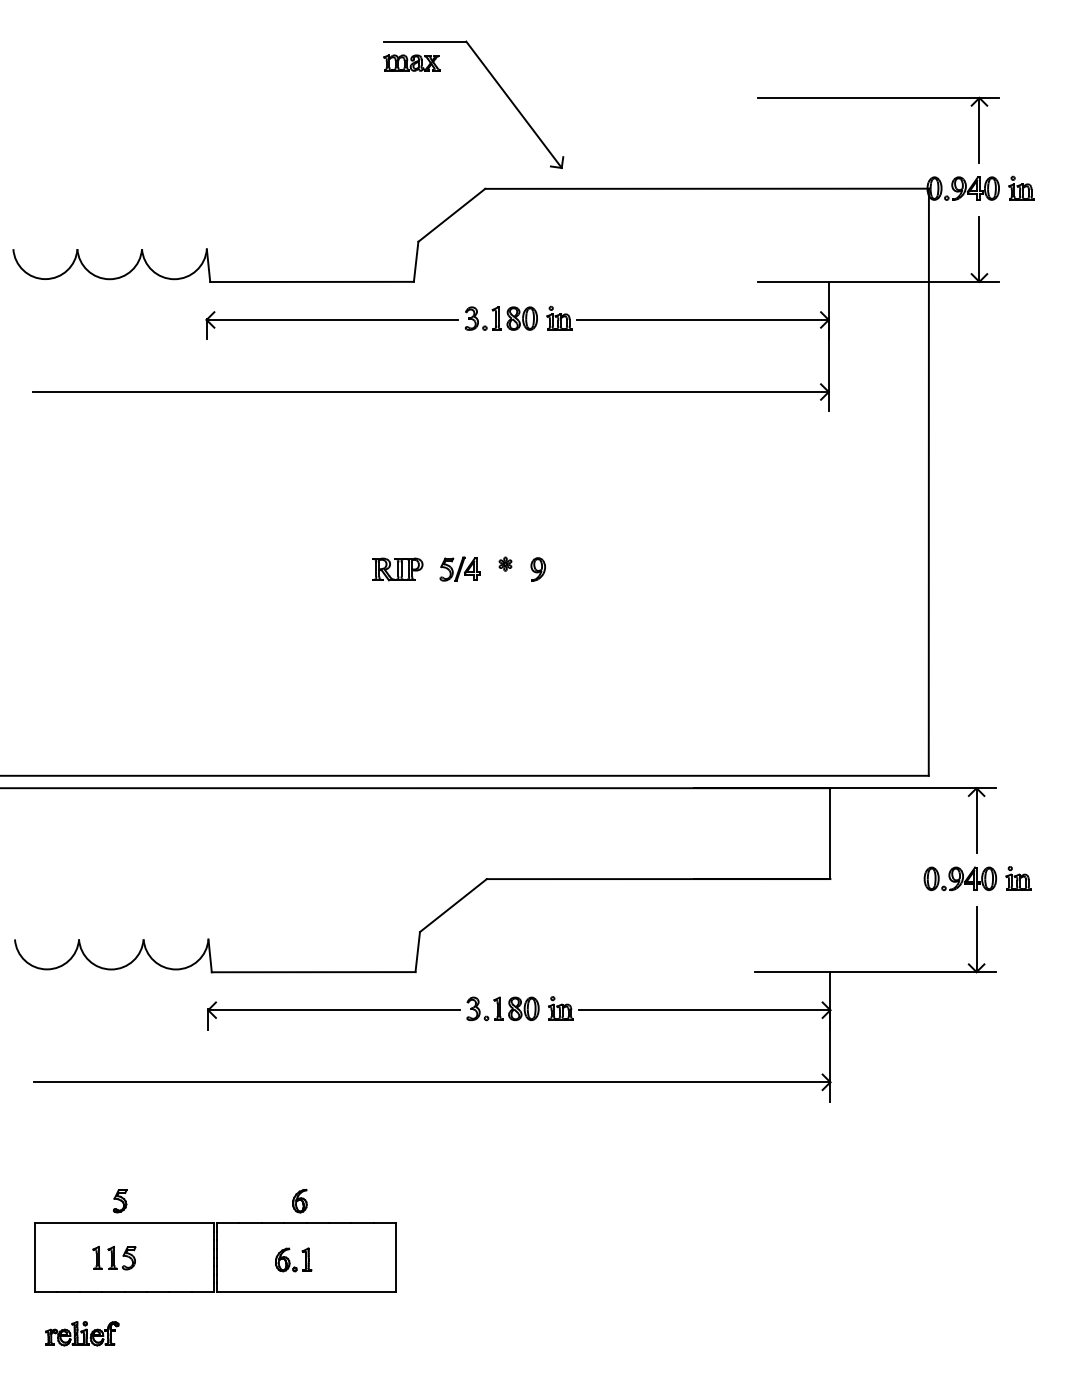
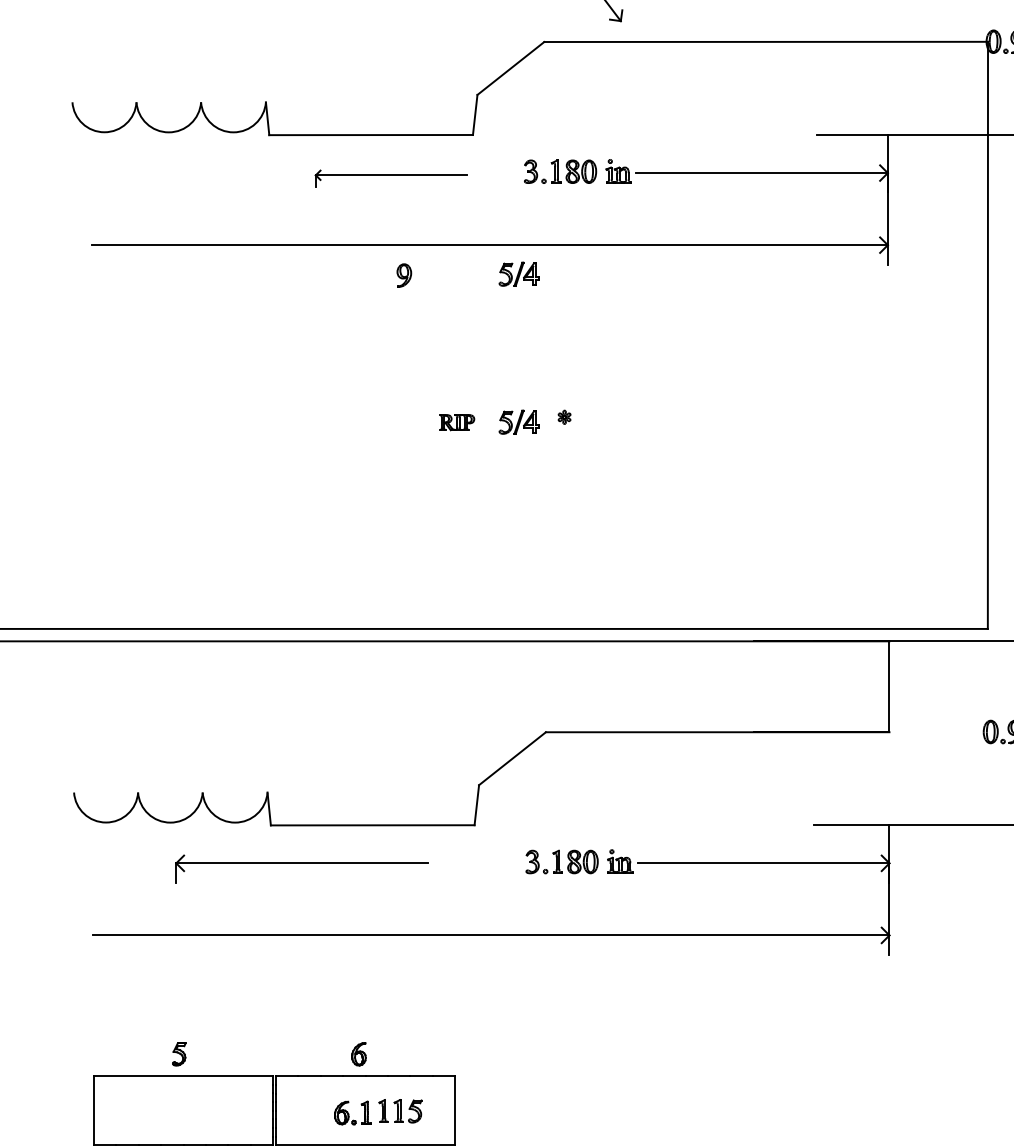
part: (331, 325) -> (390, 178), size x0.6
part: (459, 420) -> (518, 273), added
part: (397, 569) -> (456, 422), size x0.7
part: (537, 569) -> (403, 275), moved
part: (333, 1015) -> (301, 868), moved
part: (114, 1257) -> (400, 1110), moved

